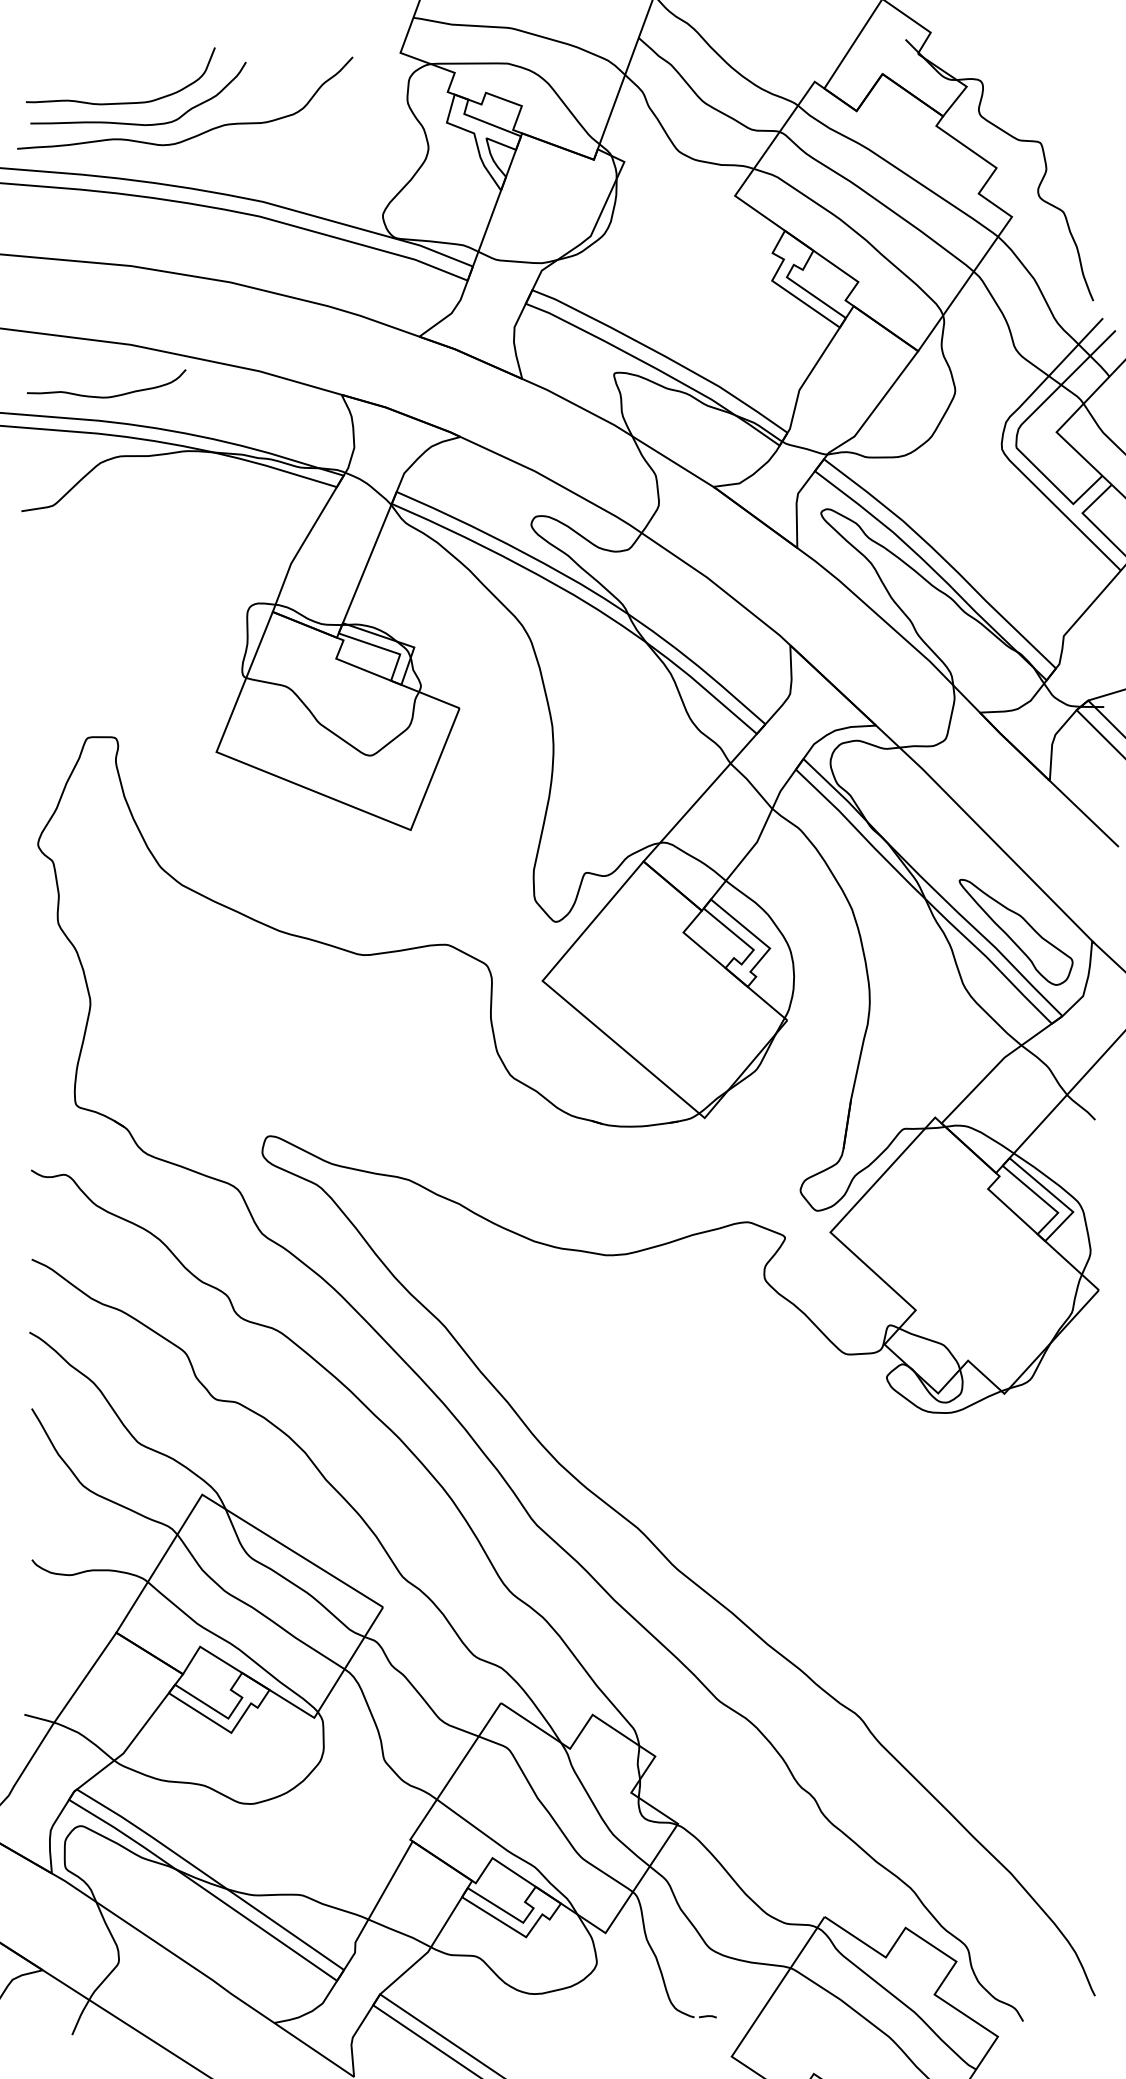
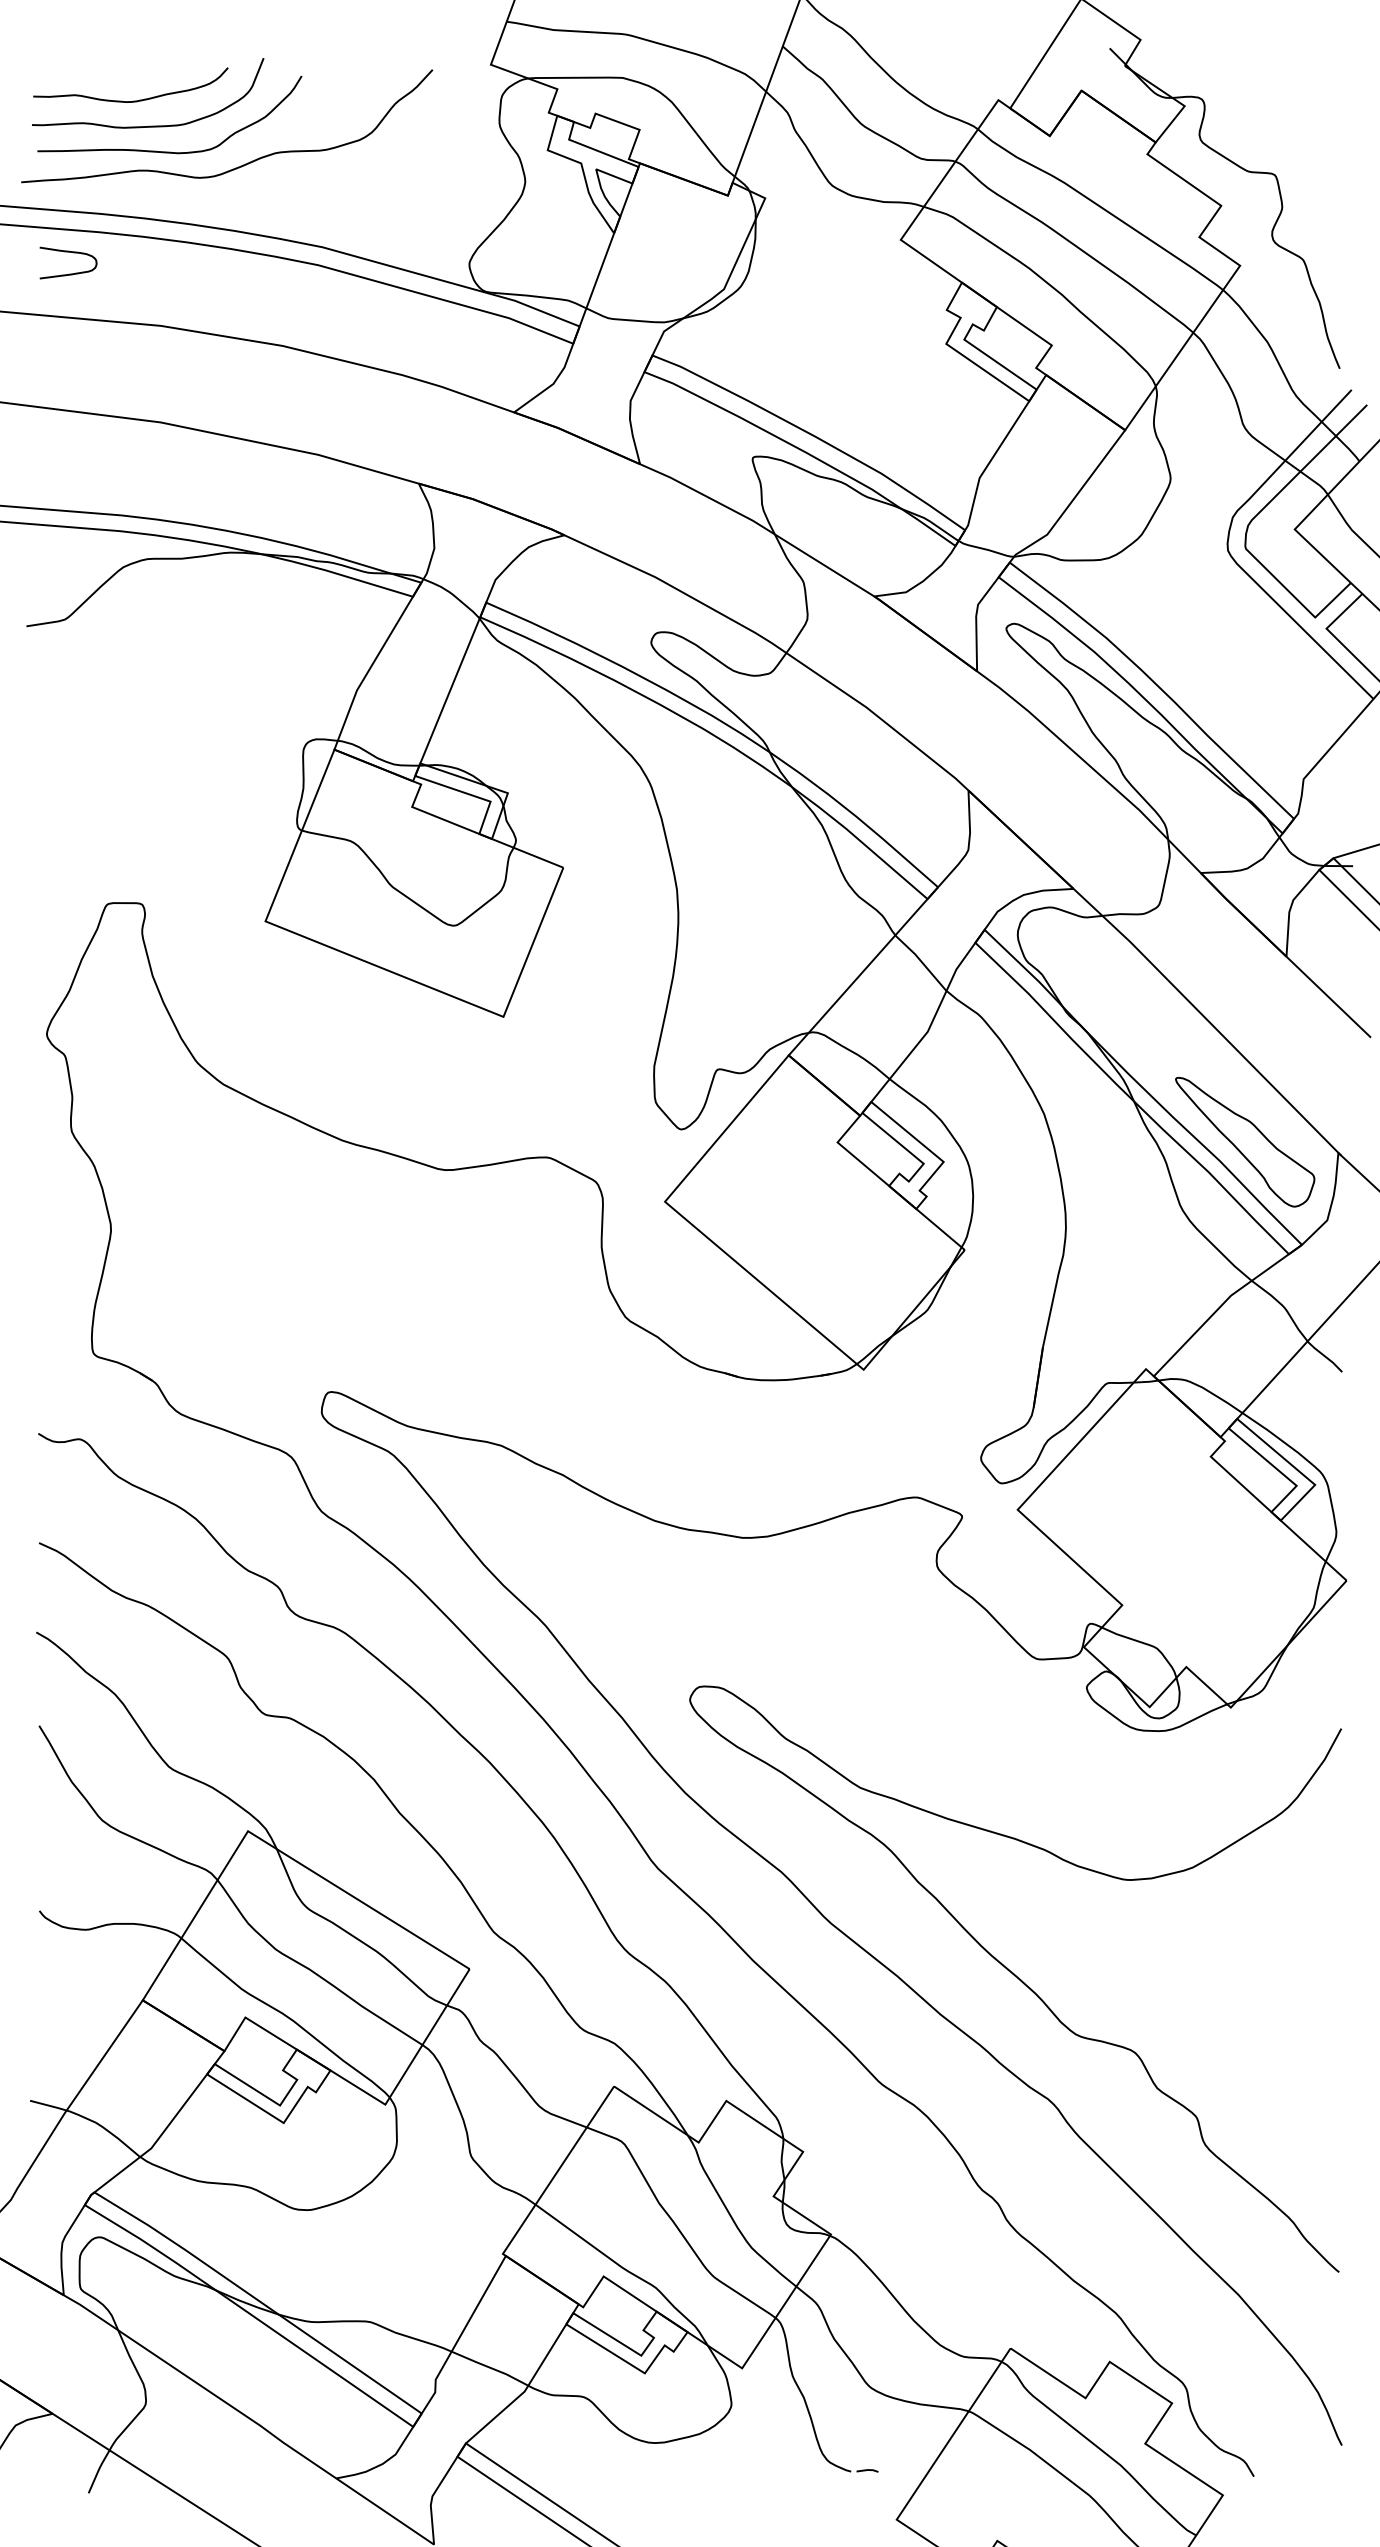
curve: (55, 206) -> (68, 252), added
curve: (108, 396) -> (133, 100), moved
curve: (828, 1614) -> (1015, 1977), added

